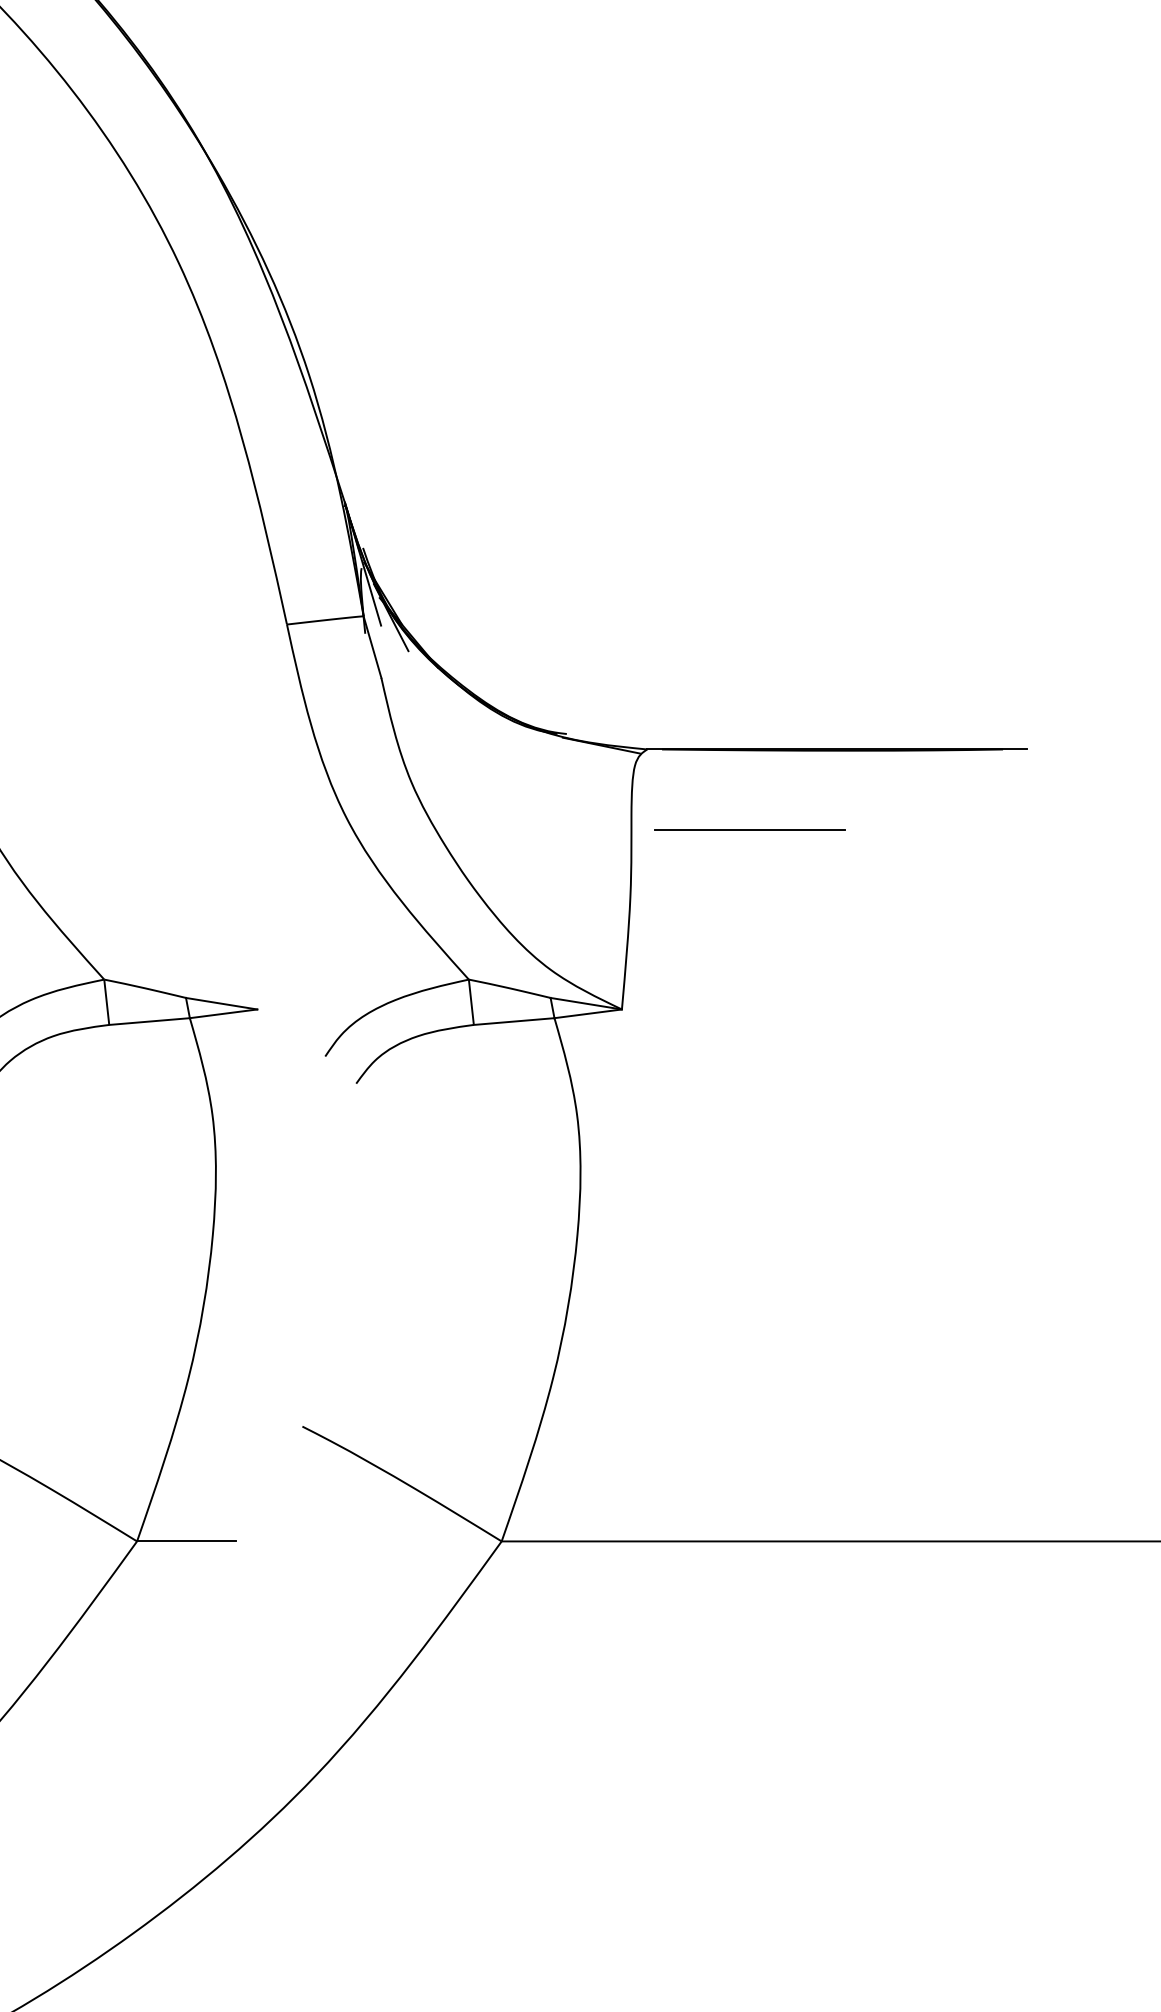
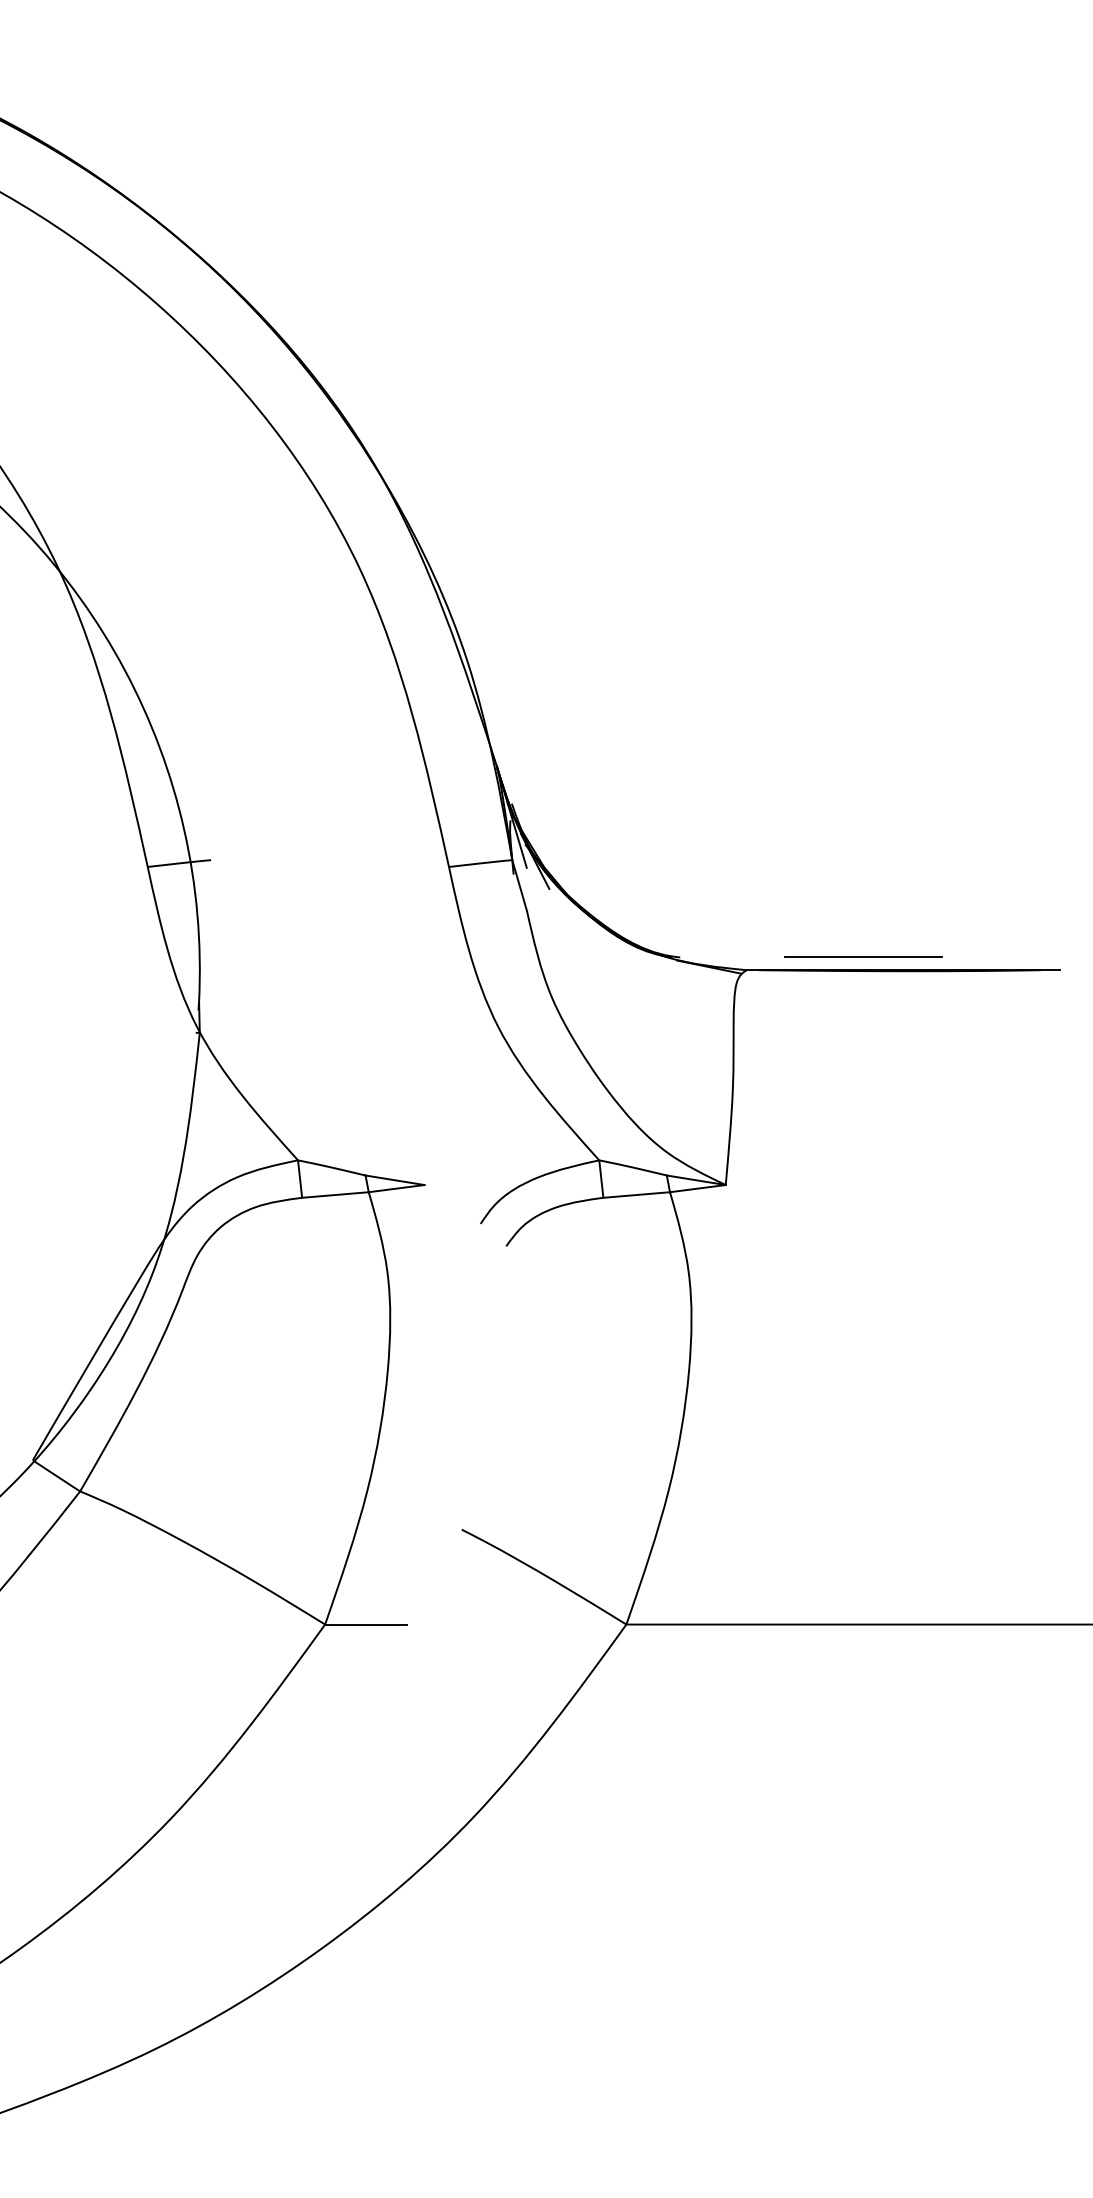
line: (749, 828) -> (863, 956), moved

